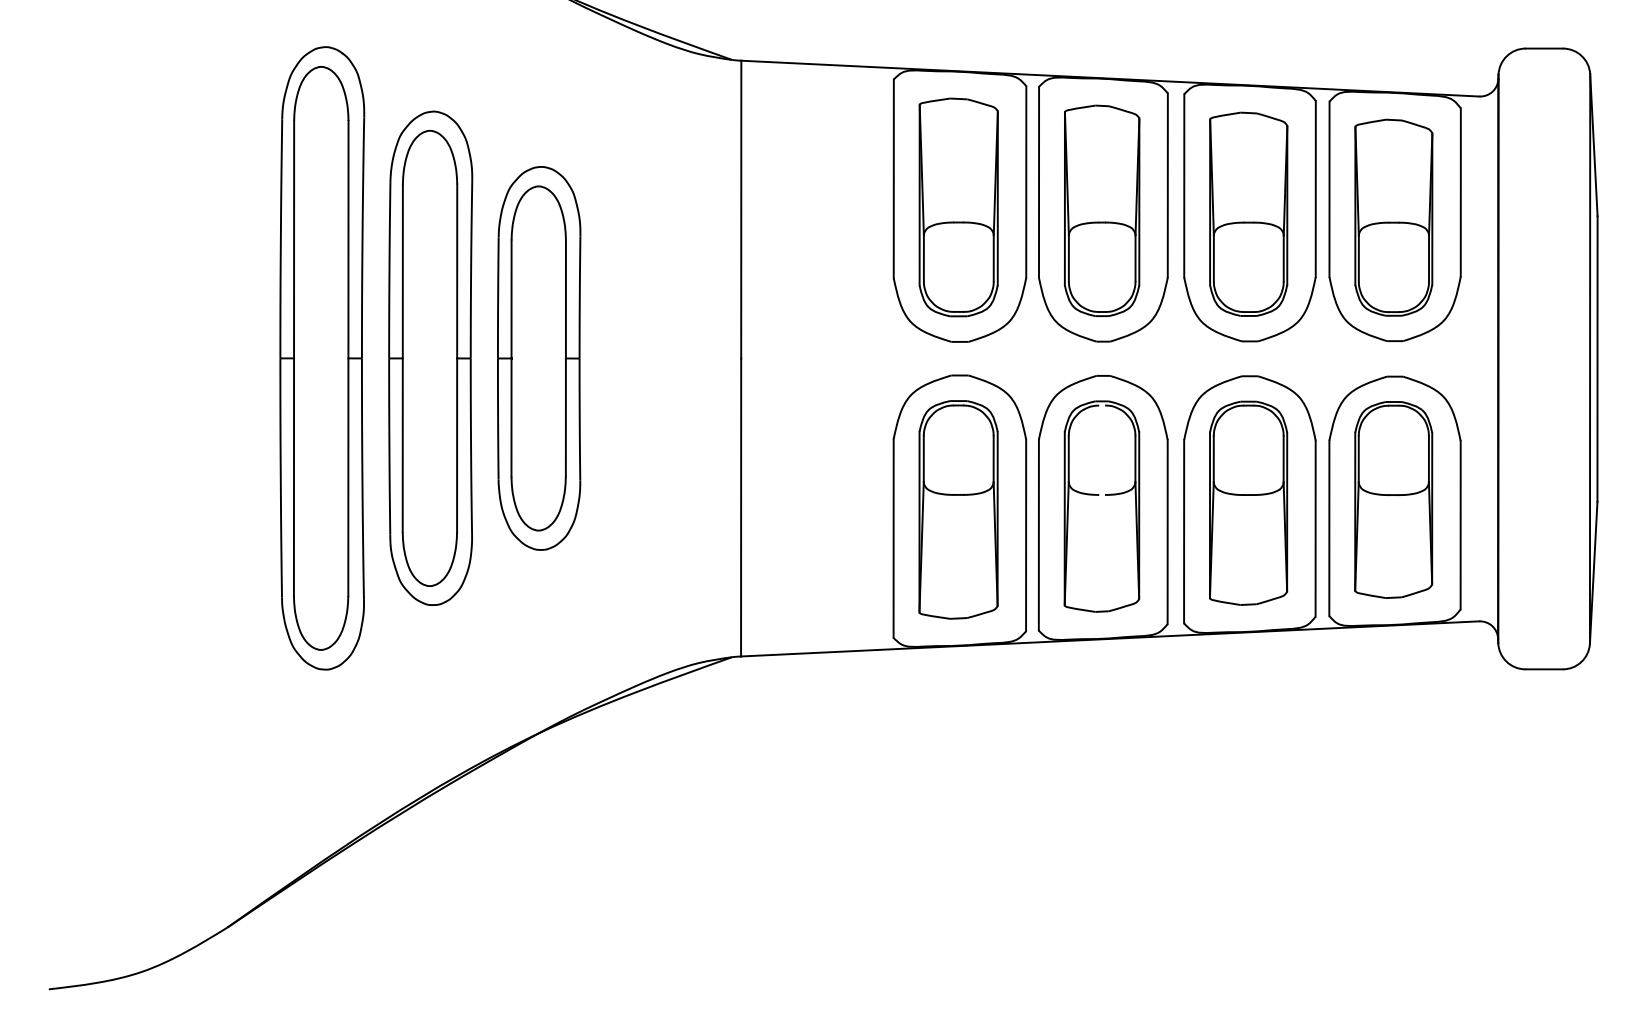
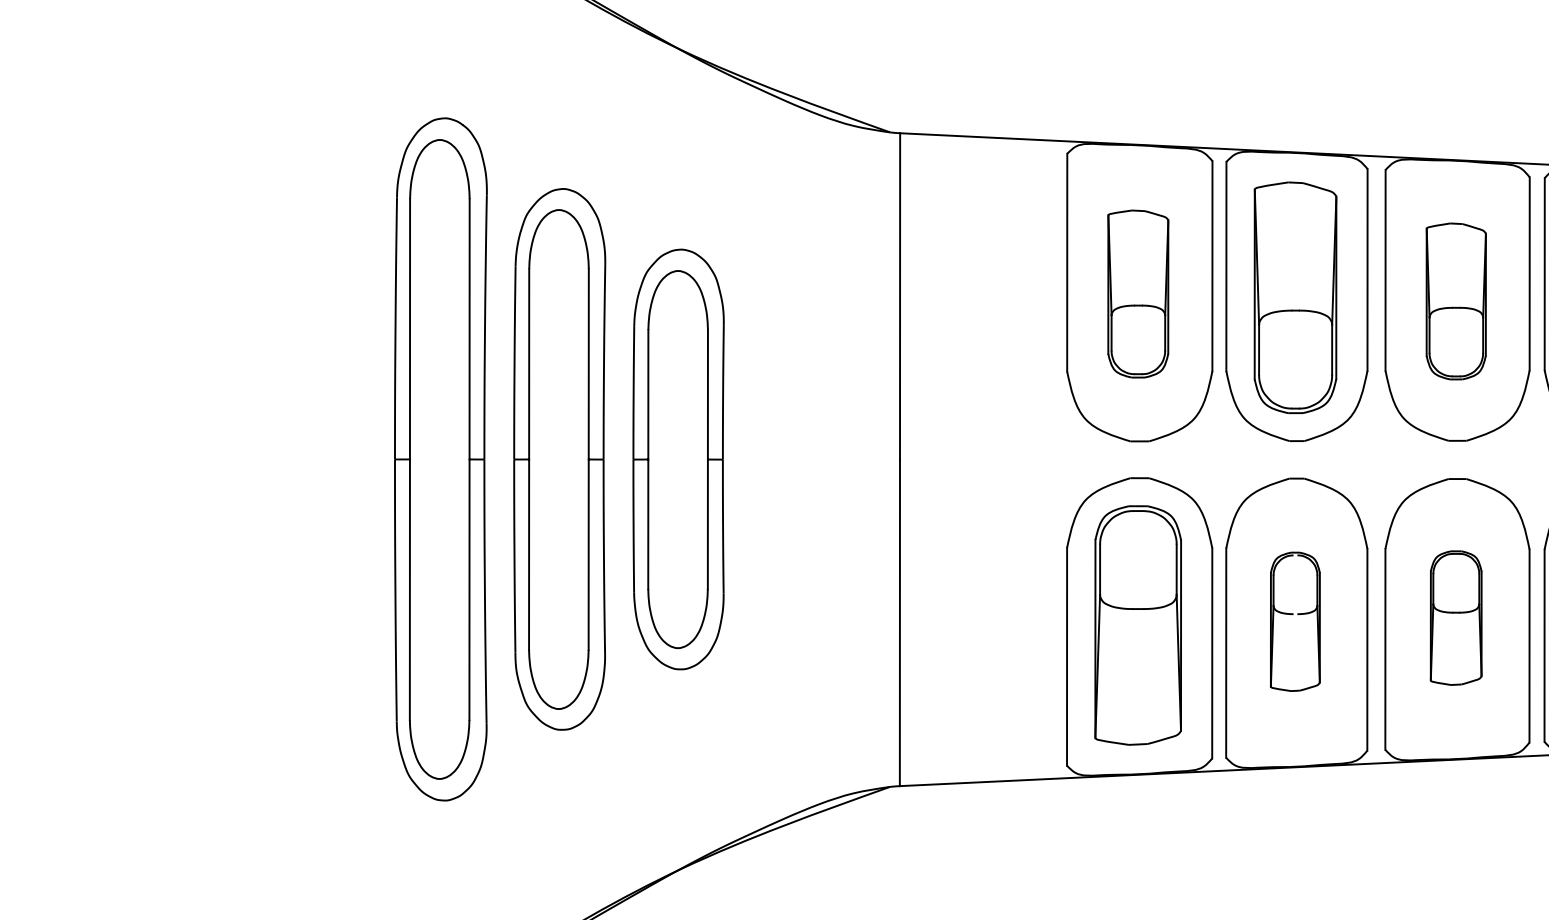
part: (958, 207) -> (1138, 294), size x0.7
part: (1248, 213) -> (1455, 300), size x0.7
part: (1248, 502) -> (1455, 617), size x0.6
part: (1101, 506) -> (1294, 621), size x0.6

